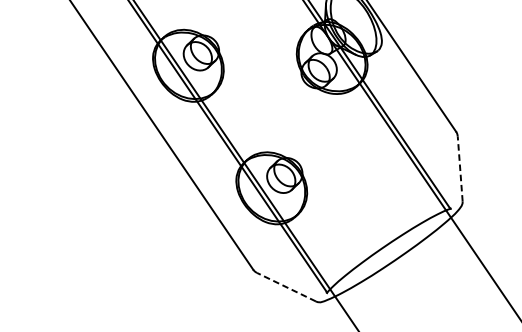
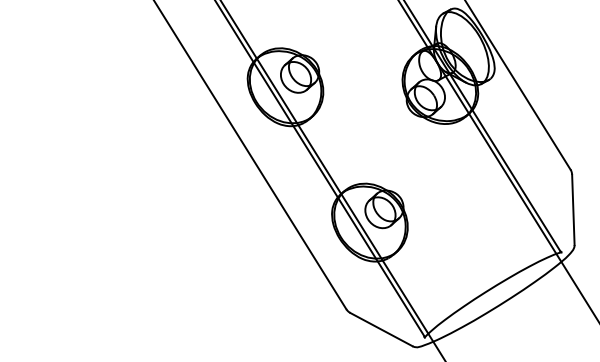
line: (460, 168) -> (573, 209), dashed -> solid
line: (286, 287) -> (381, 329), dashed -> solid

